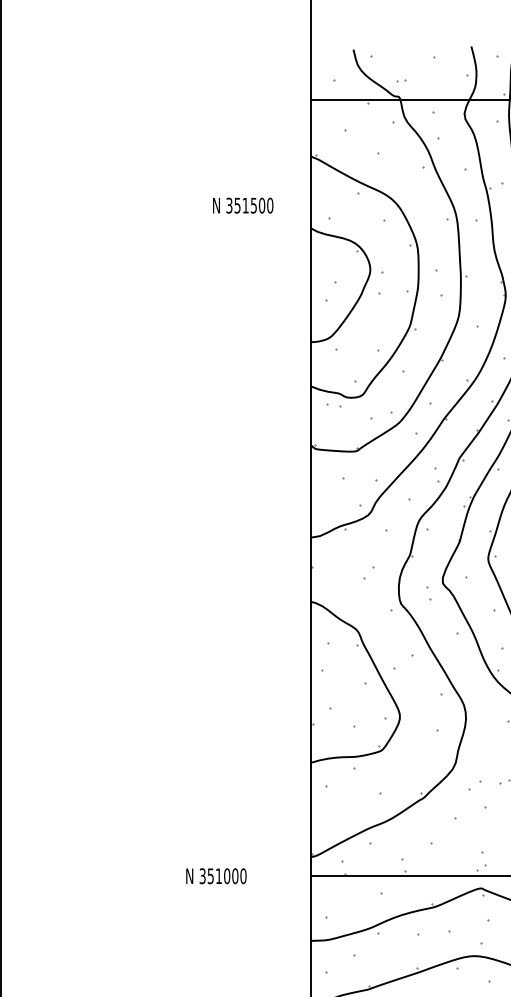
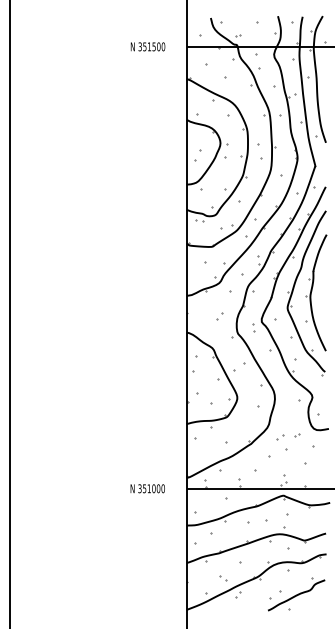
text: (242, 205) -> (147, 46), moved
text: (215, 875) -> (147, 488), moved

